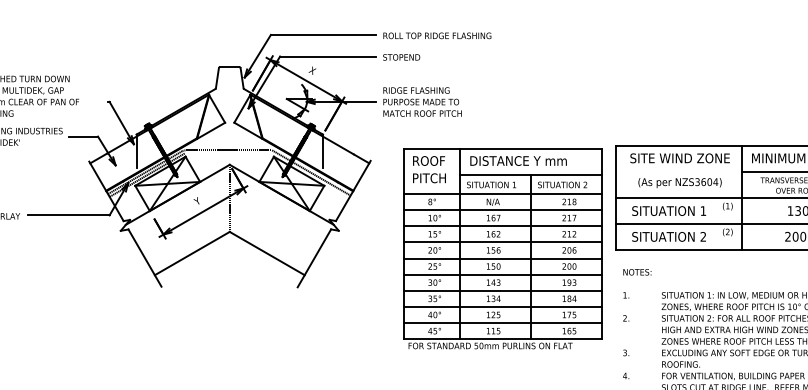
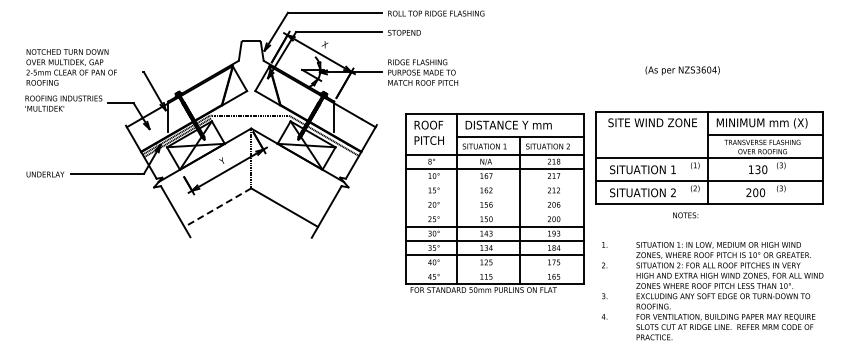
text: (679, 182) -> (682, 70), moved
line: (502, 226) -> (494, 183), removed
line: (502, 242) -> (494, 197), removed
line: (191, 253) -> (217, 207), solid -> dashed
line: (502, 258) -> (494, 212), removed
text: (637, 272) -> (685, 215), moved
line: (502, 322) -> (494, 269), removed

